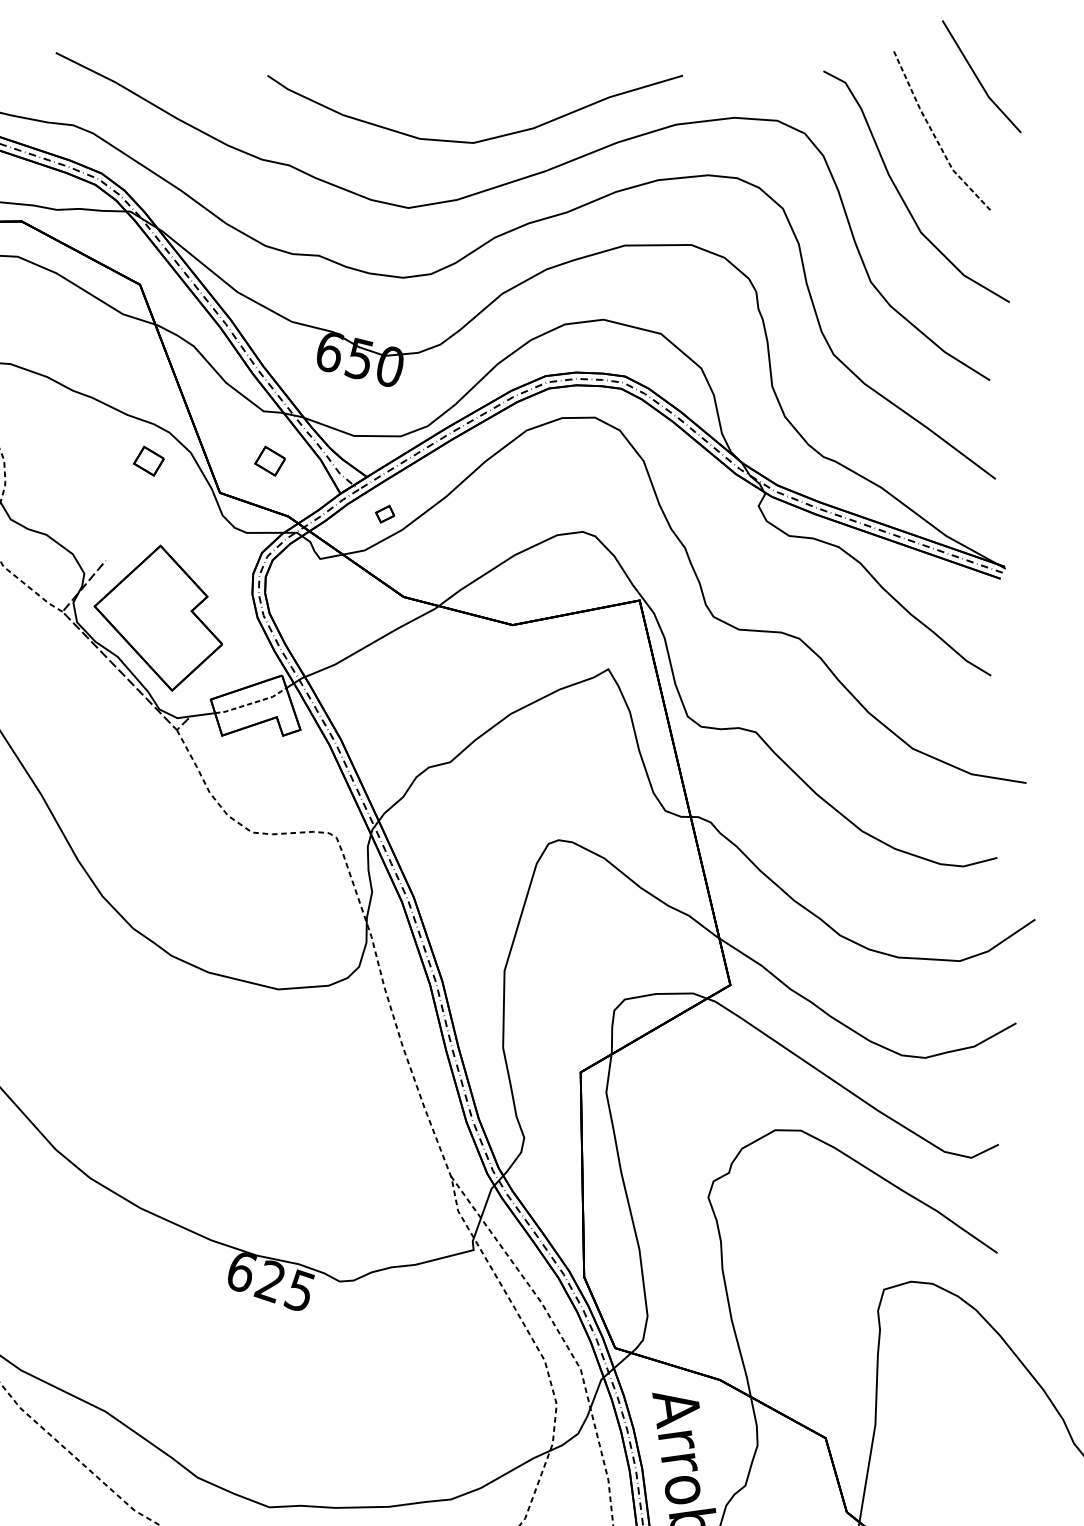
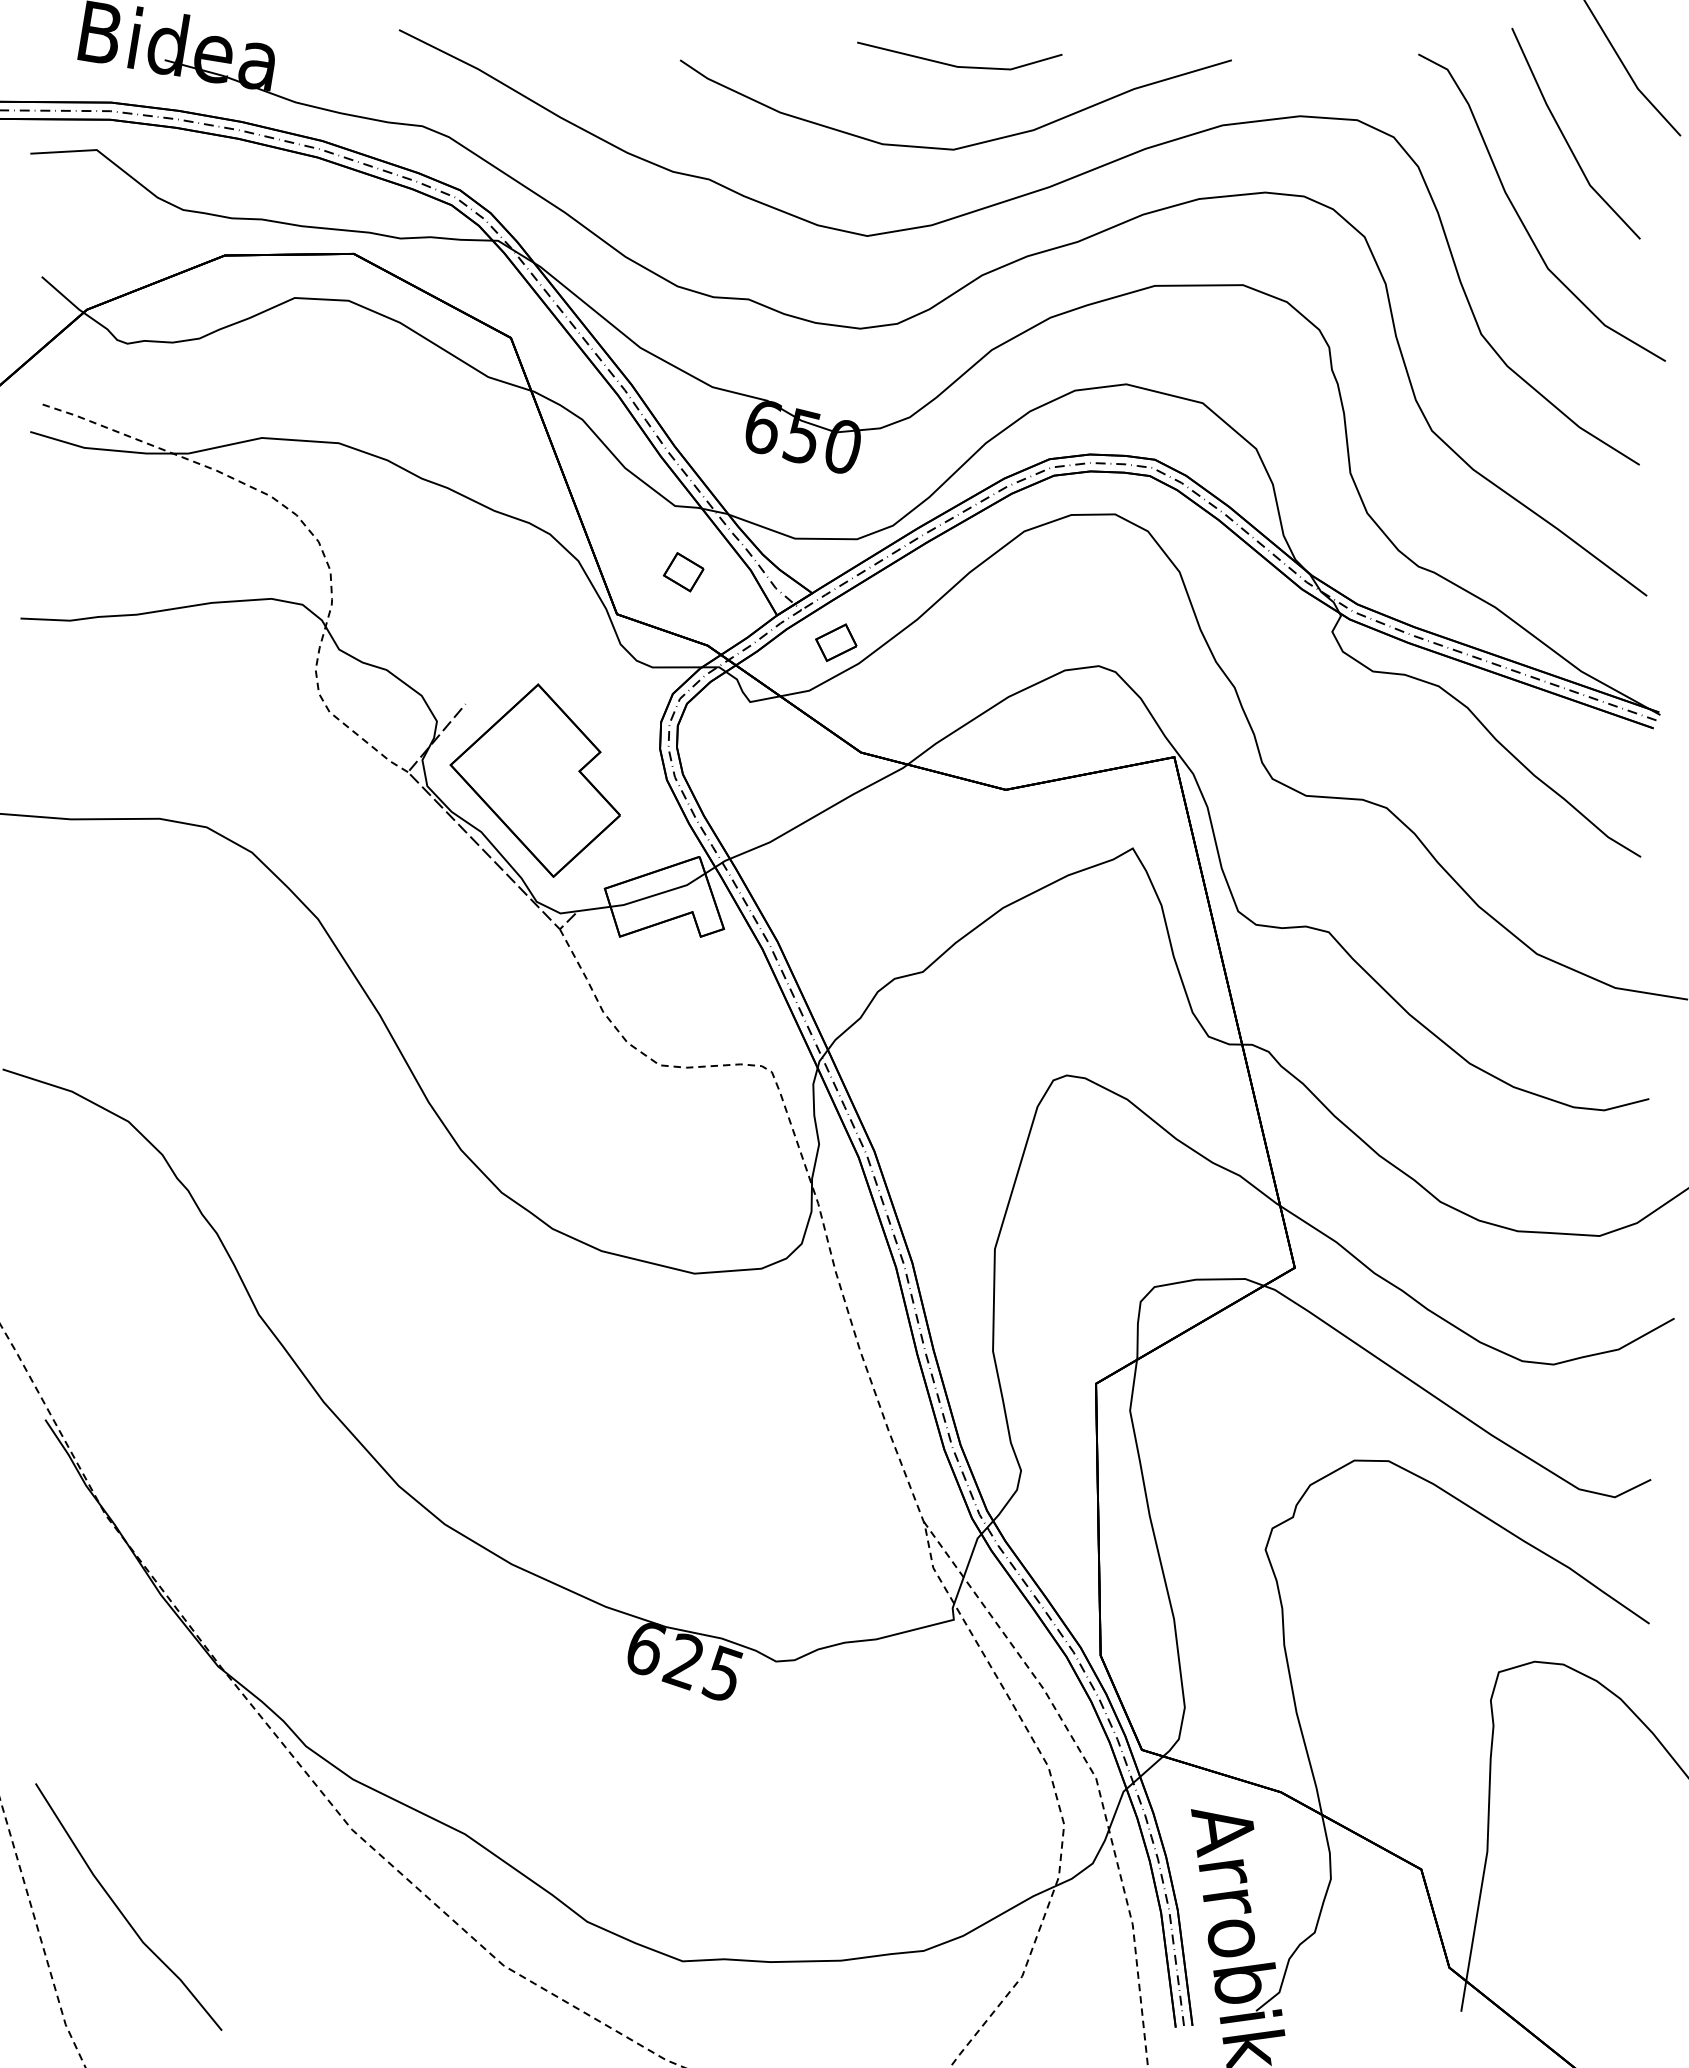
line: (475, 79) -> (956, 65), added
line: (935, 136) -> (1566, 140), dashed -> solid
part: (148, 461) -> (522, 572), removed
part: (385, 514) -> (836, 642), size x1.67
line: (251, 703) -> (659, 893), dashed -> solid

